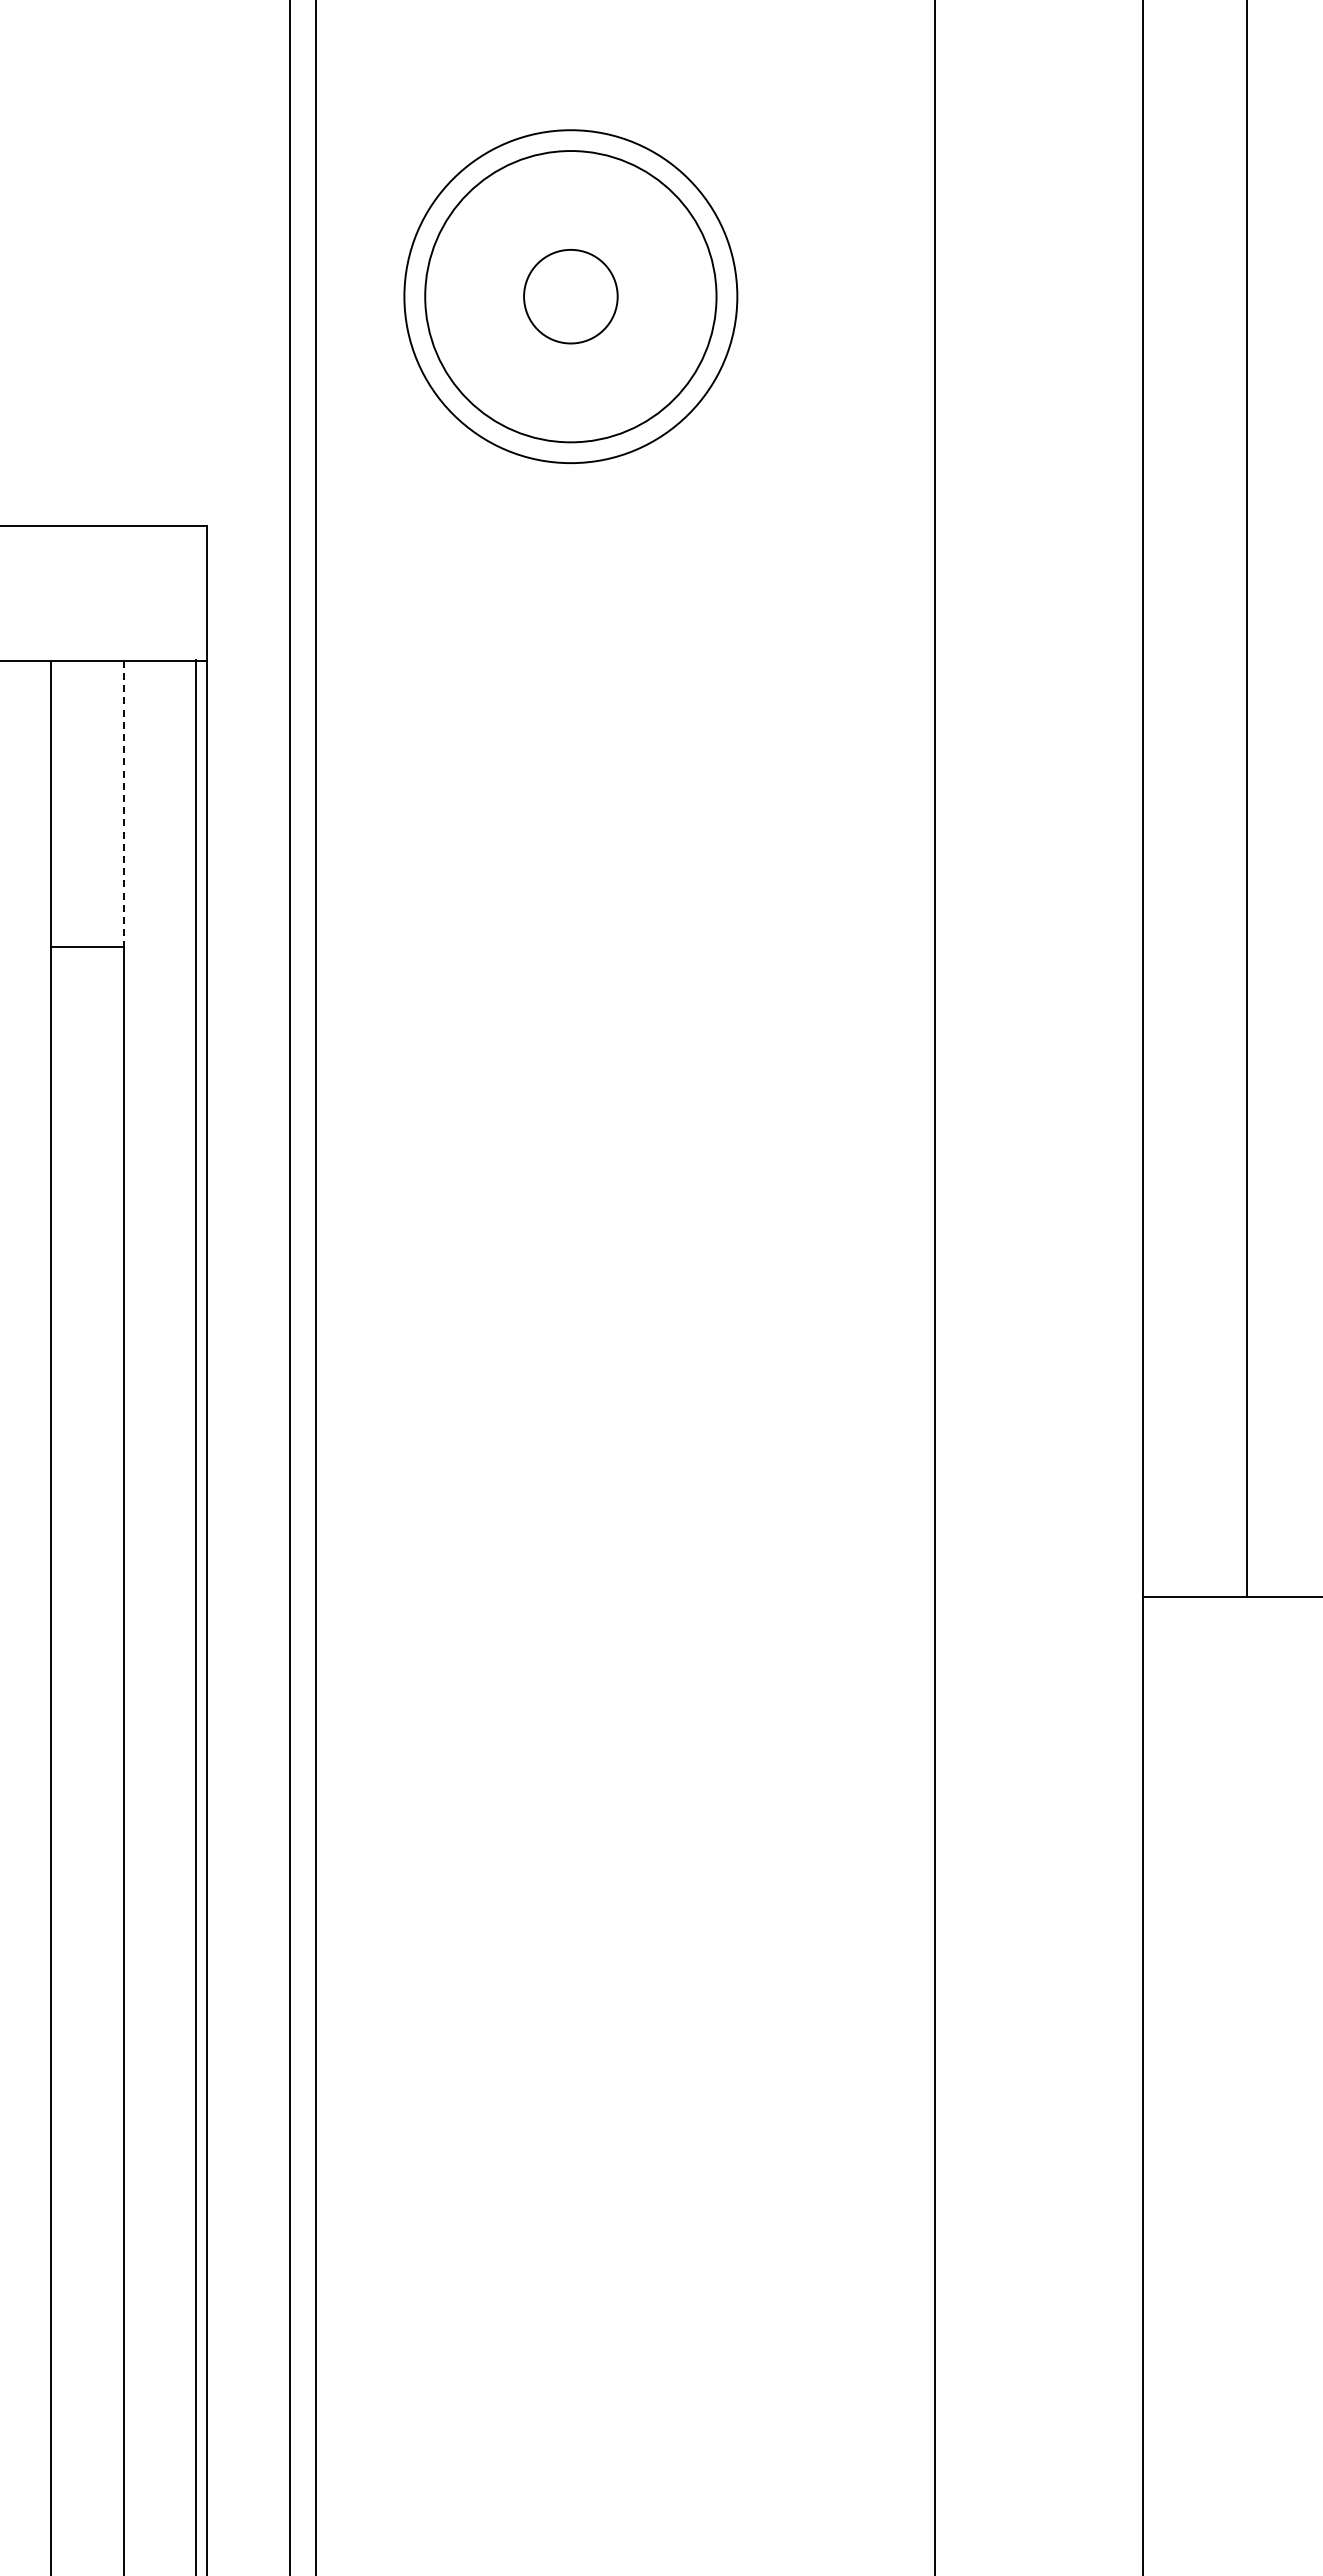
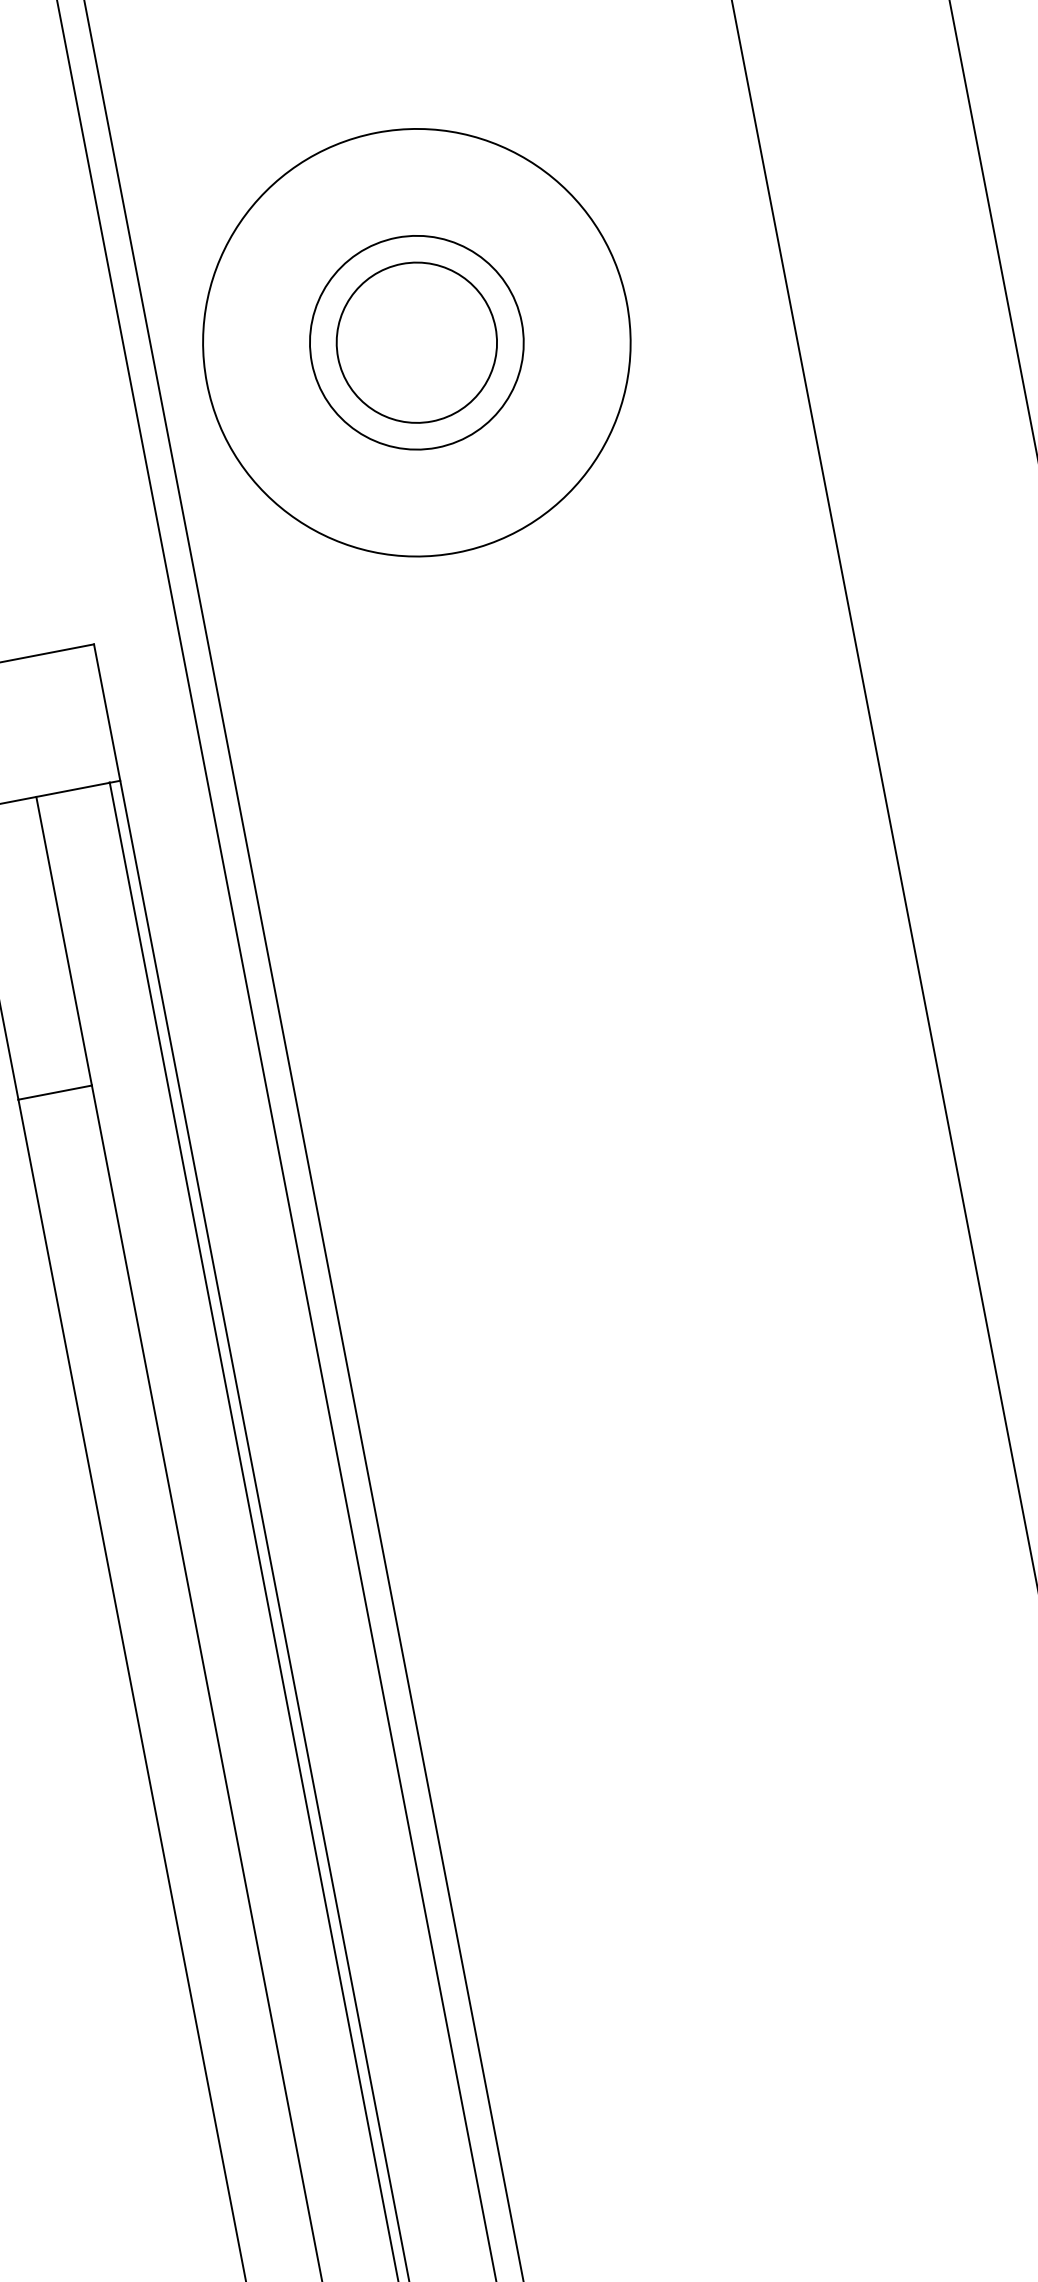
circle: (570, 296) -> (416, 342), size x0.62
circle: (570, 296) -> (416, 342), size x1.43
circle: (570, 296) -> (416, 342), size x1.67
line: (123, 804) -> (64, 941), dashed -> solid

